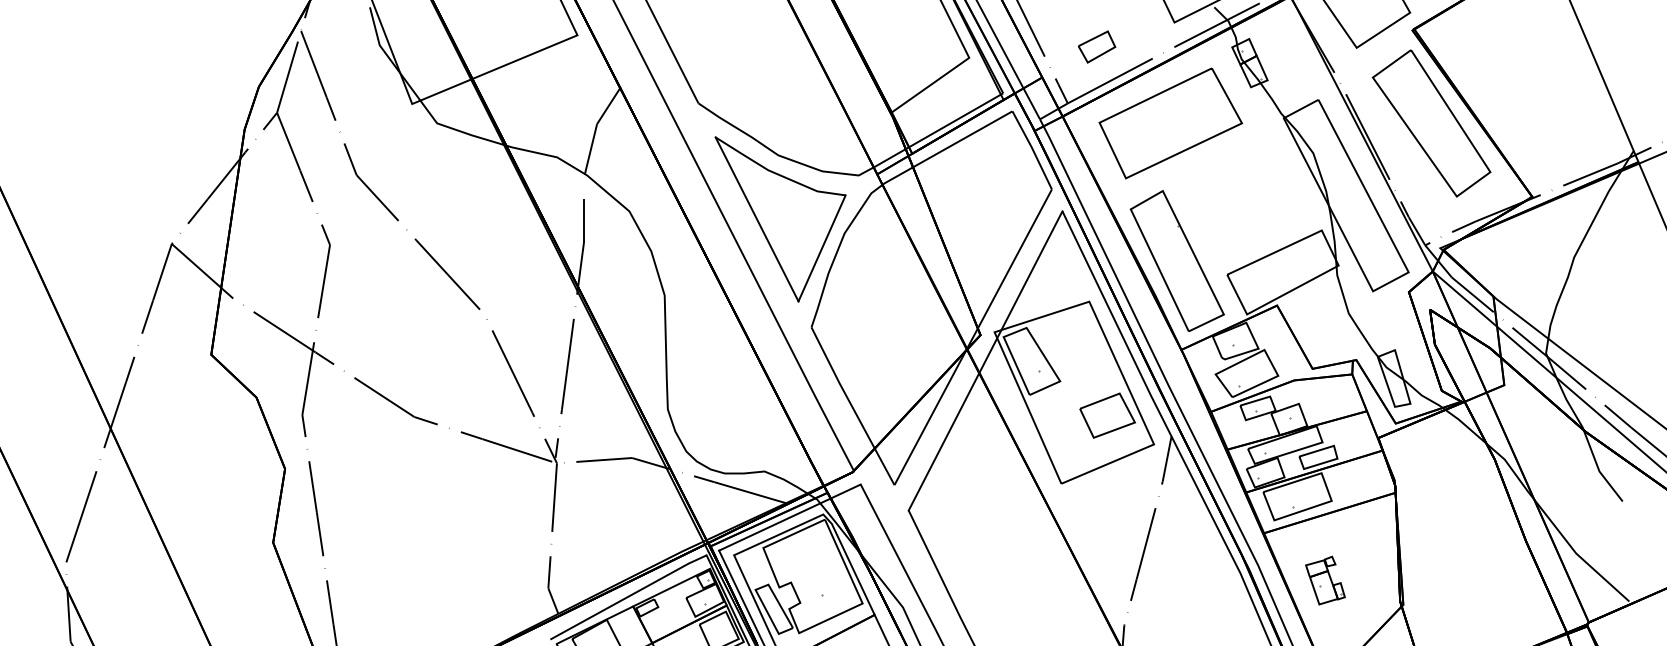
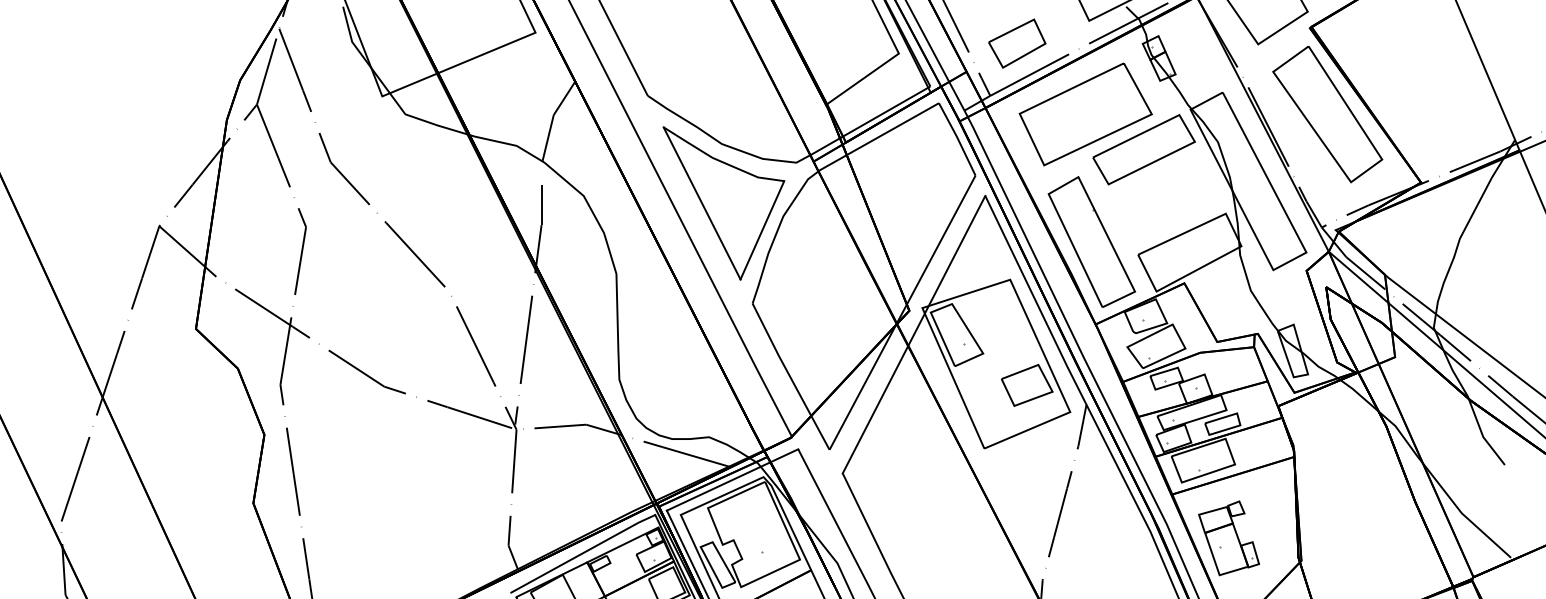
part: (1097, 46) -> (1017, 43), size x1.67
part: (1233, 161) -> (1143, 149), added
part: (1325, 580) -> (1229, 538), size x1.67

